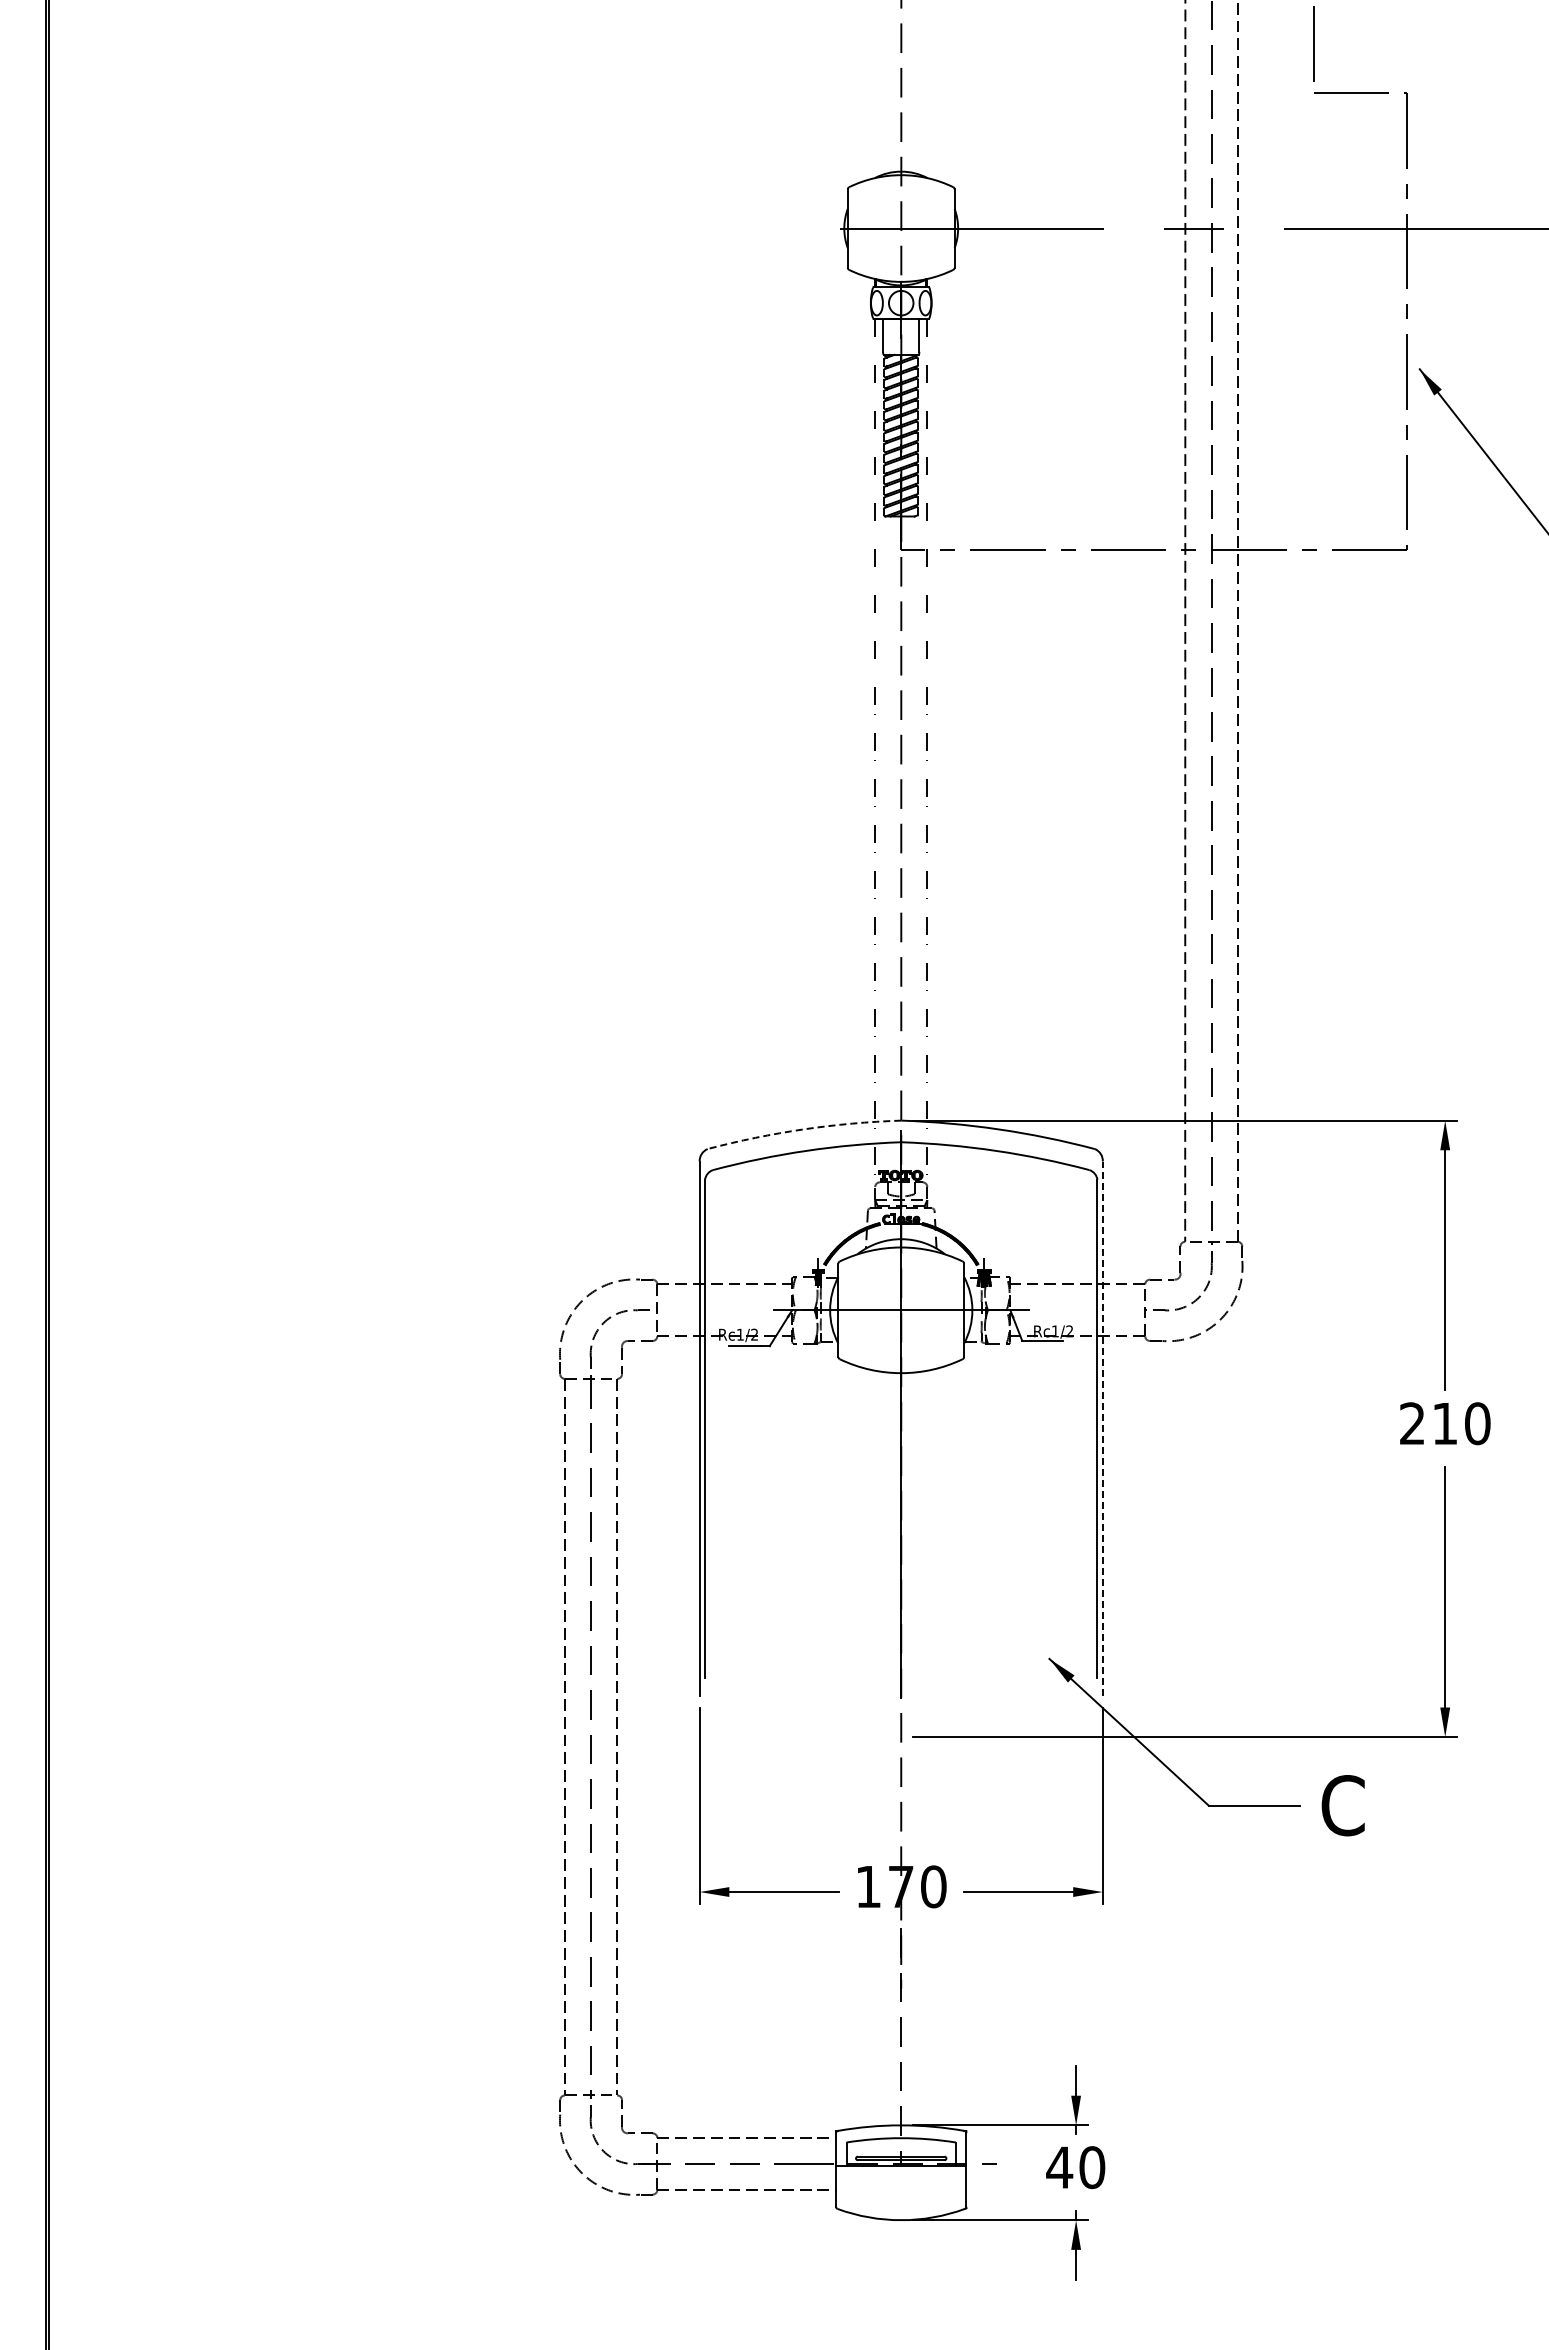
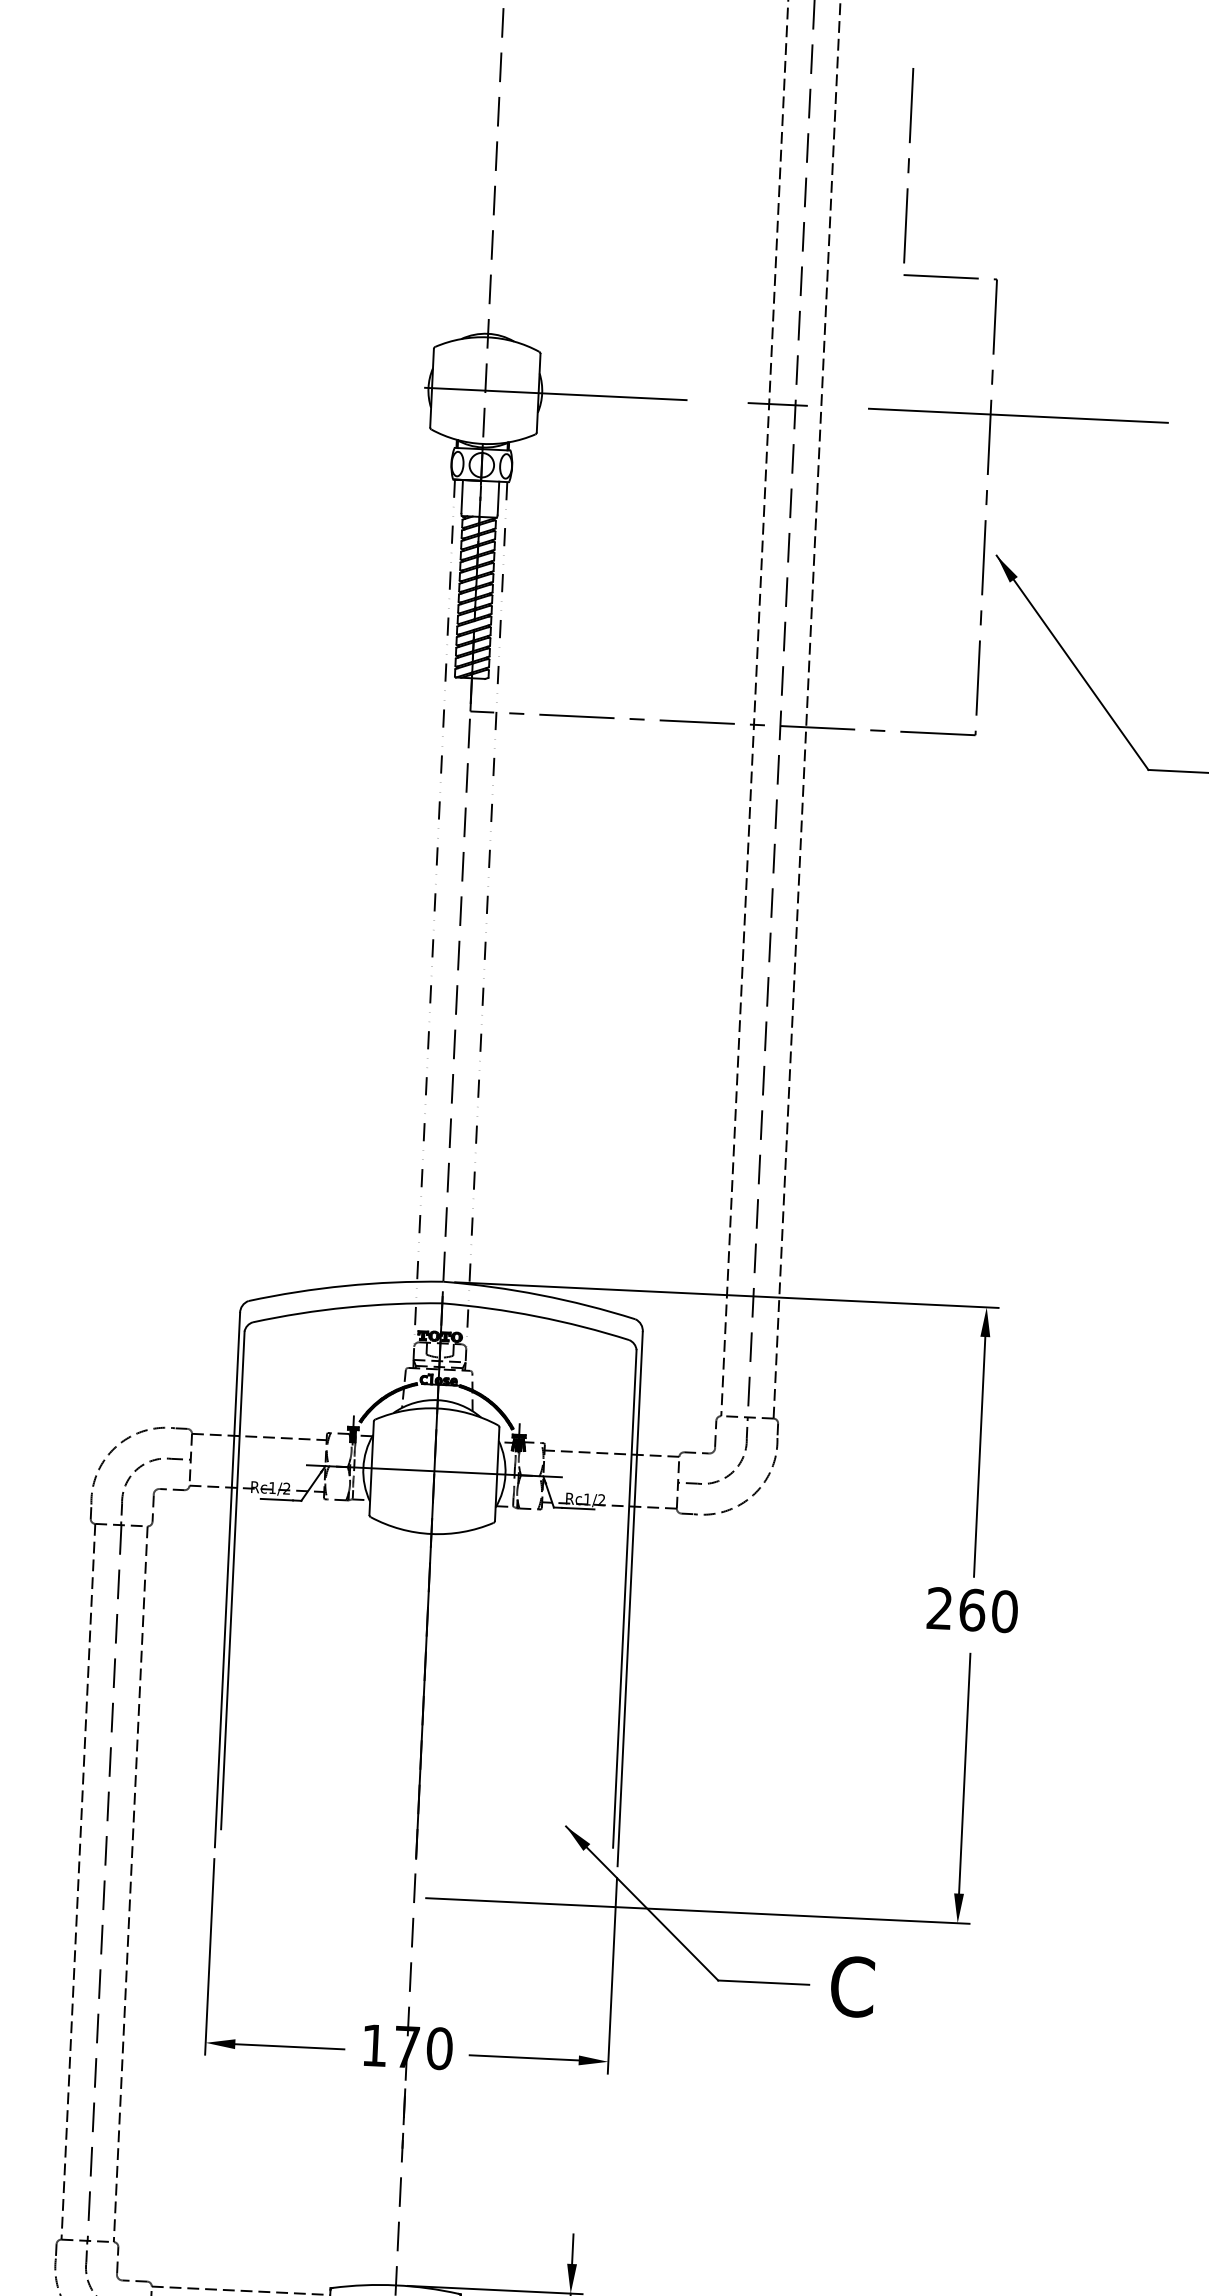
arc: (803, 1129) -> (345, 1286), dashed -> solid
text: (1445, 1423) -> (972, 1609), 210 -> 260
line: (1102, 1428) -> (629, 1598), dashed -> solid

